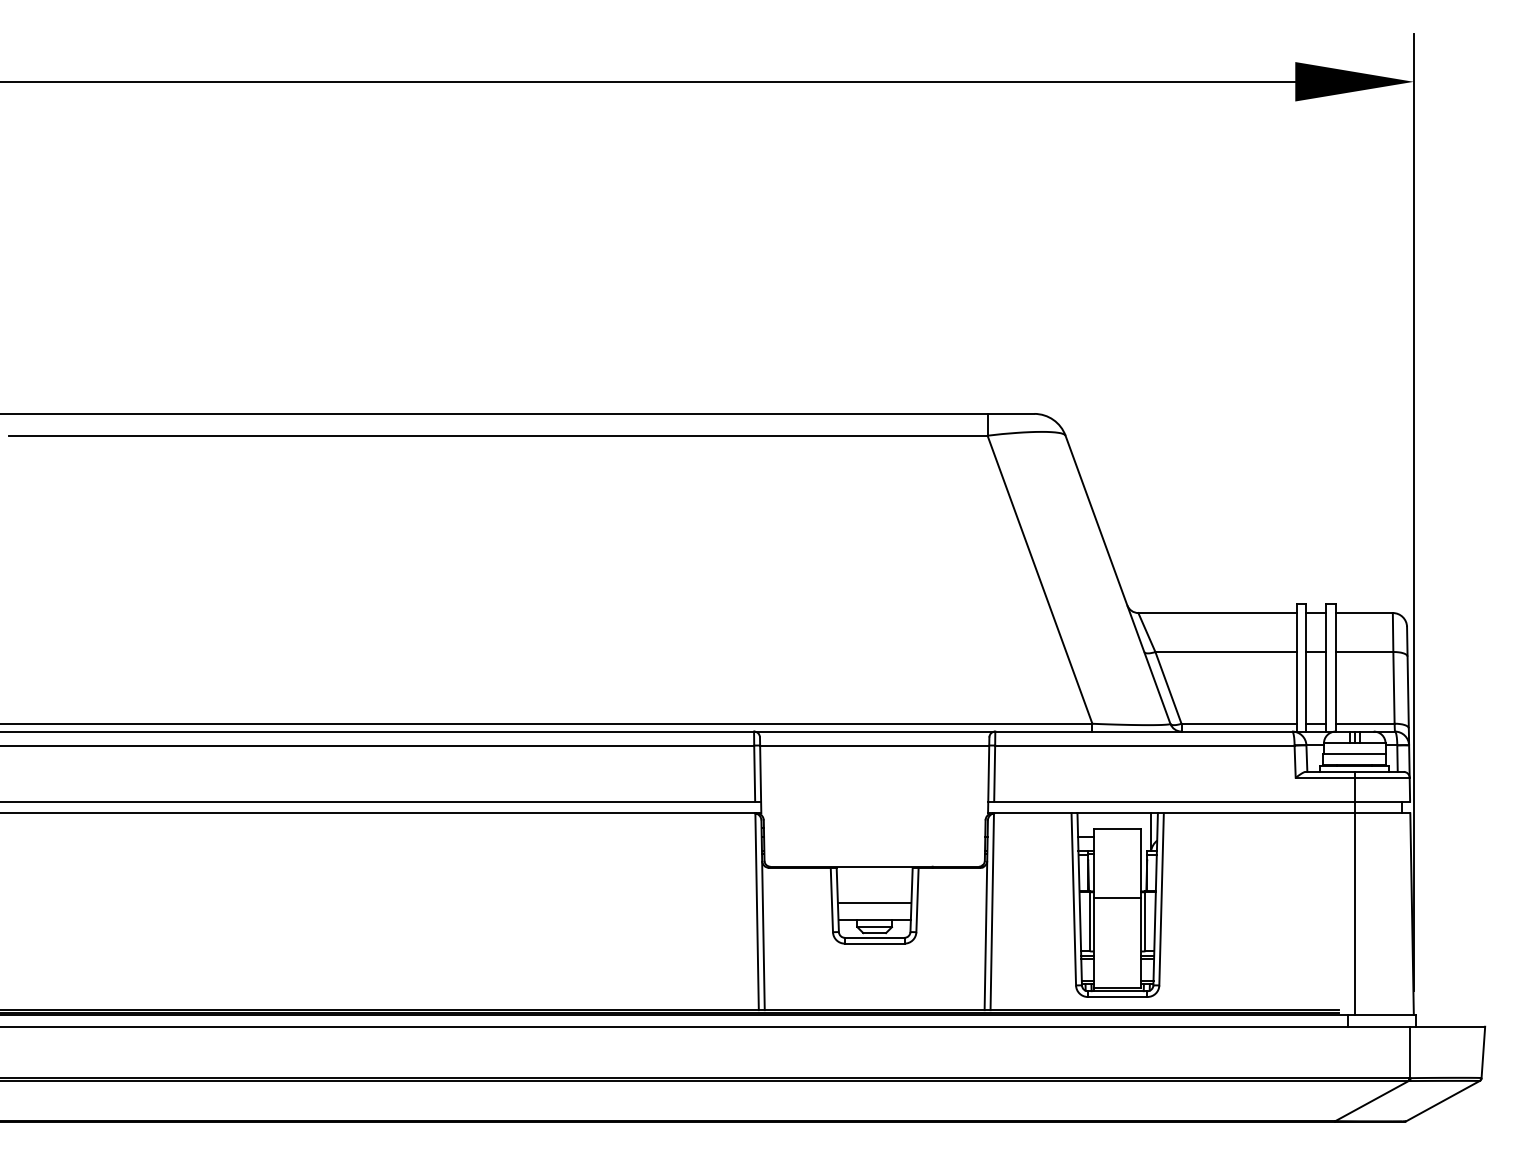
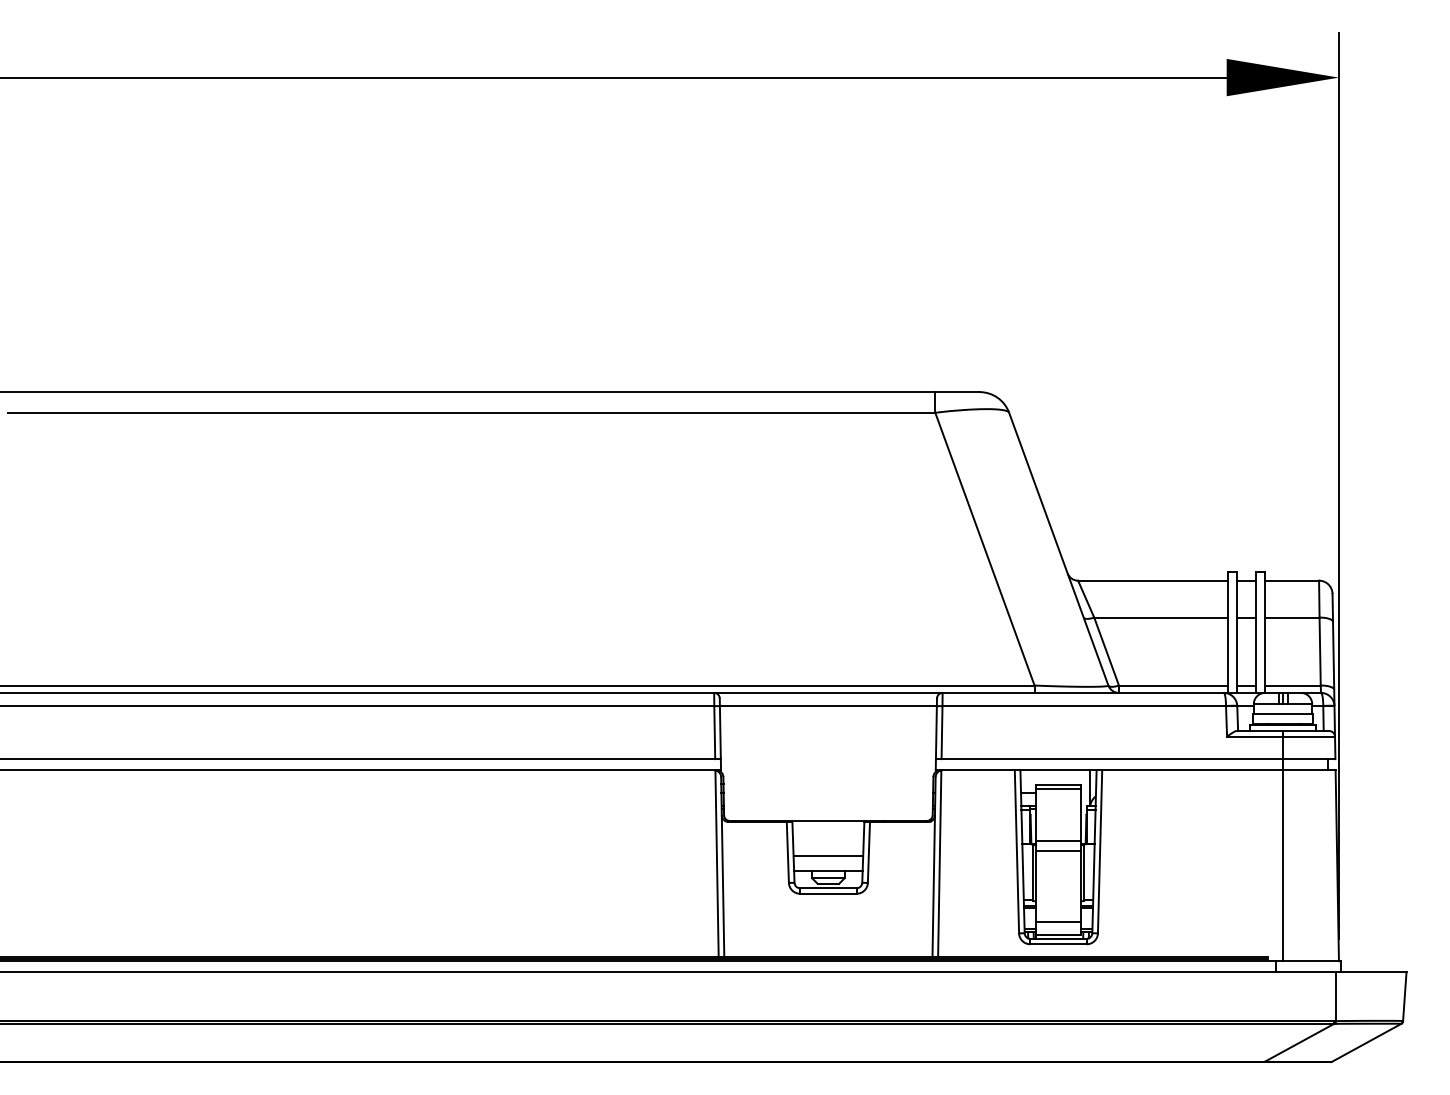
line: (1117, 832) -> (1058, 788), added
line: (1117, 887) -> (1058, 840), added
line: (1117, 972) -> (1058, 921), added

